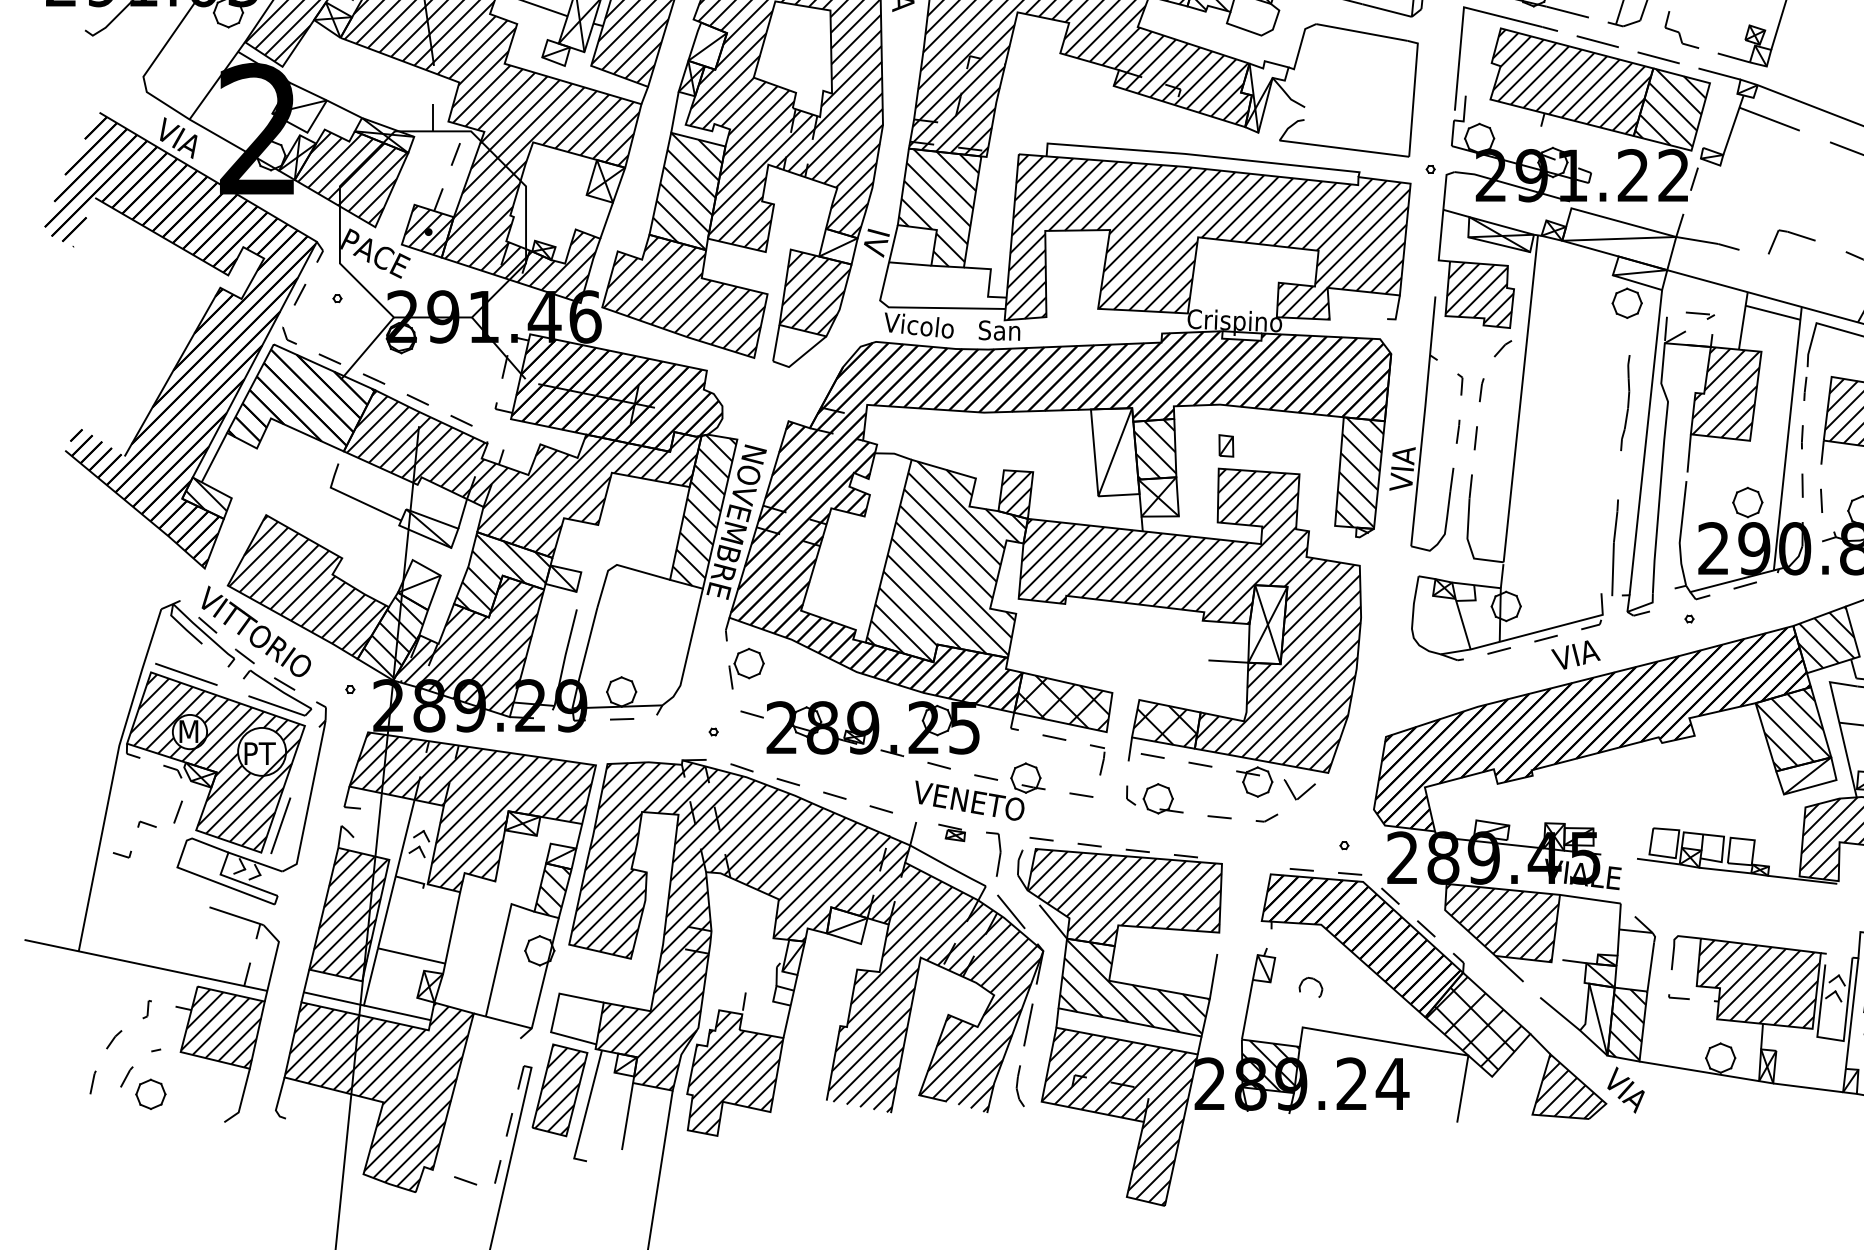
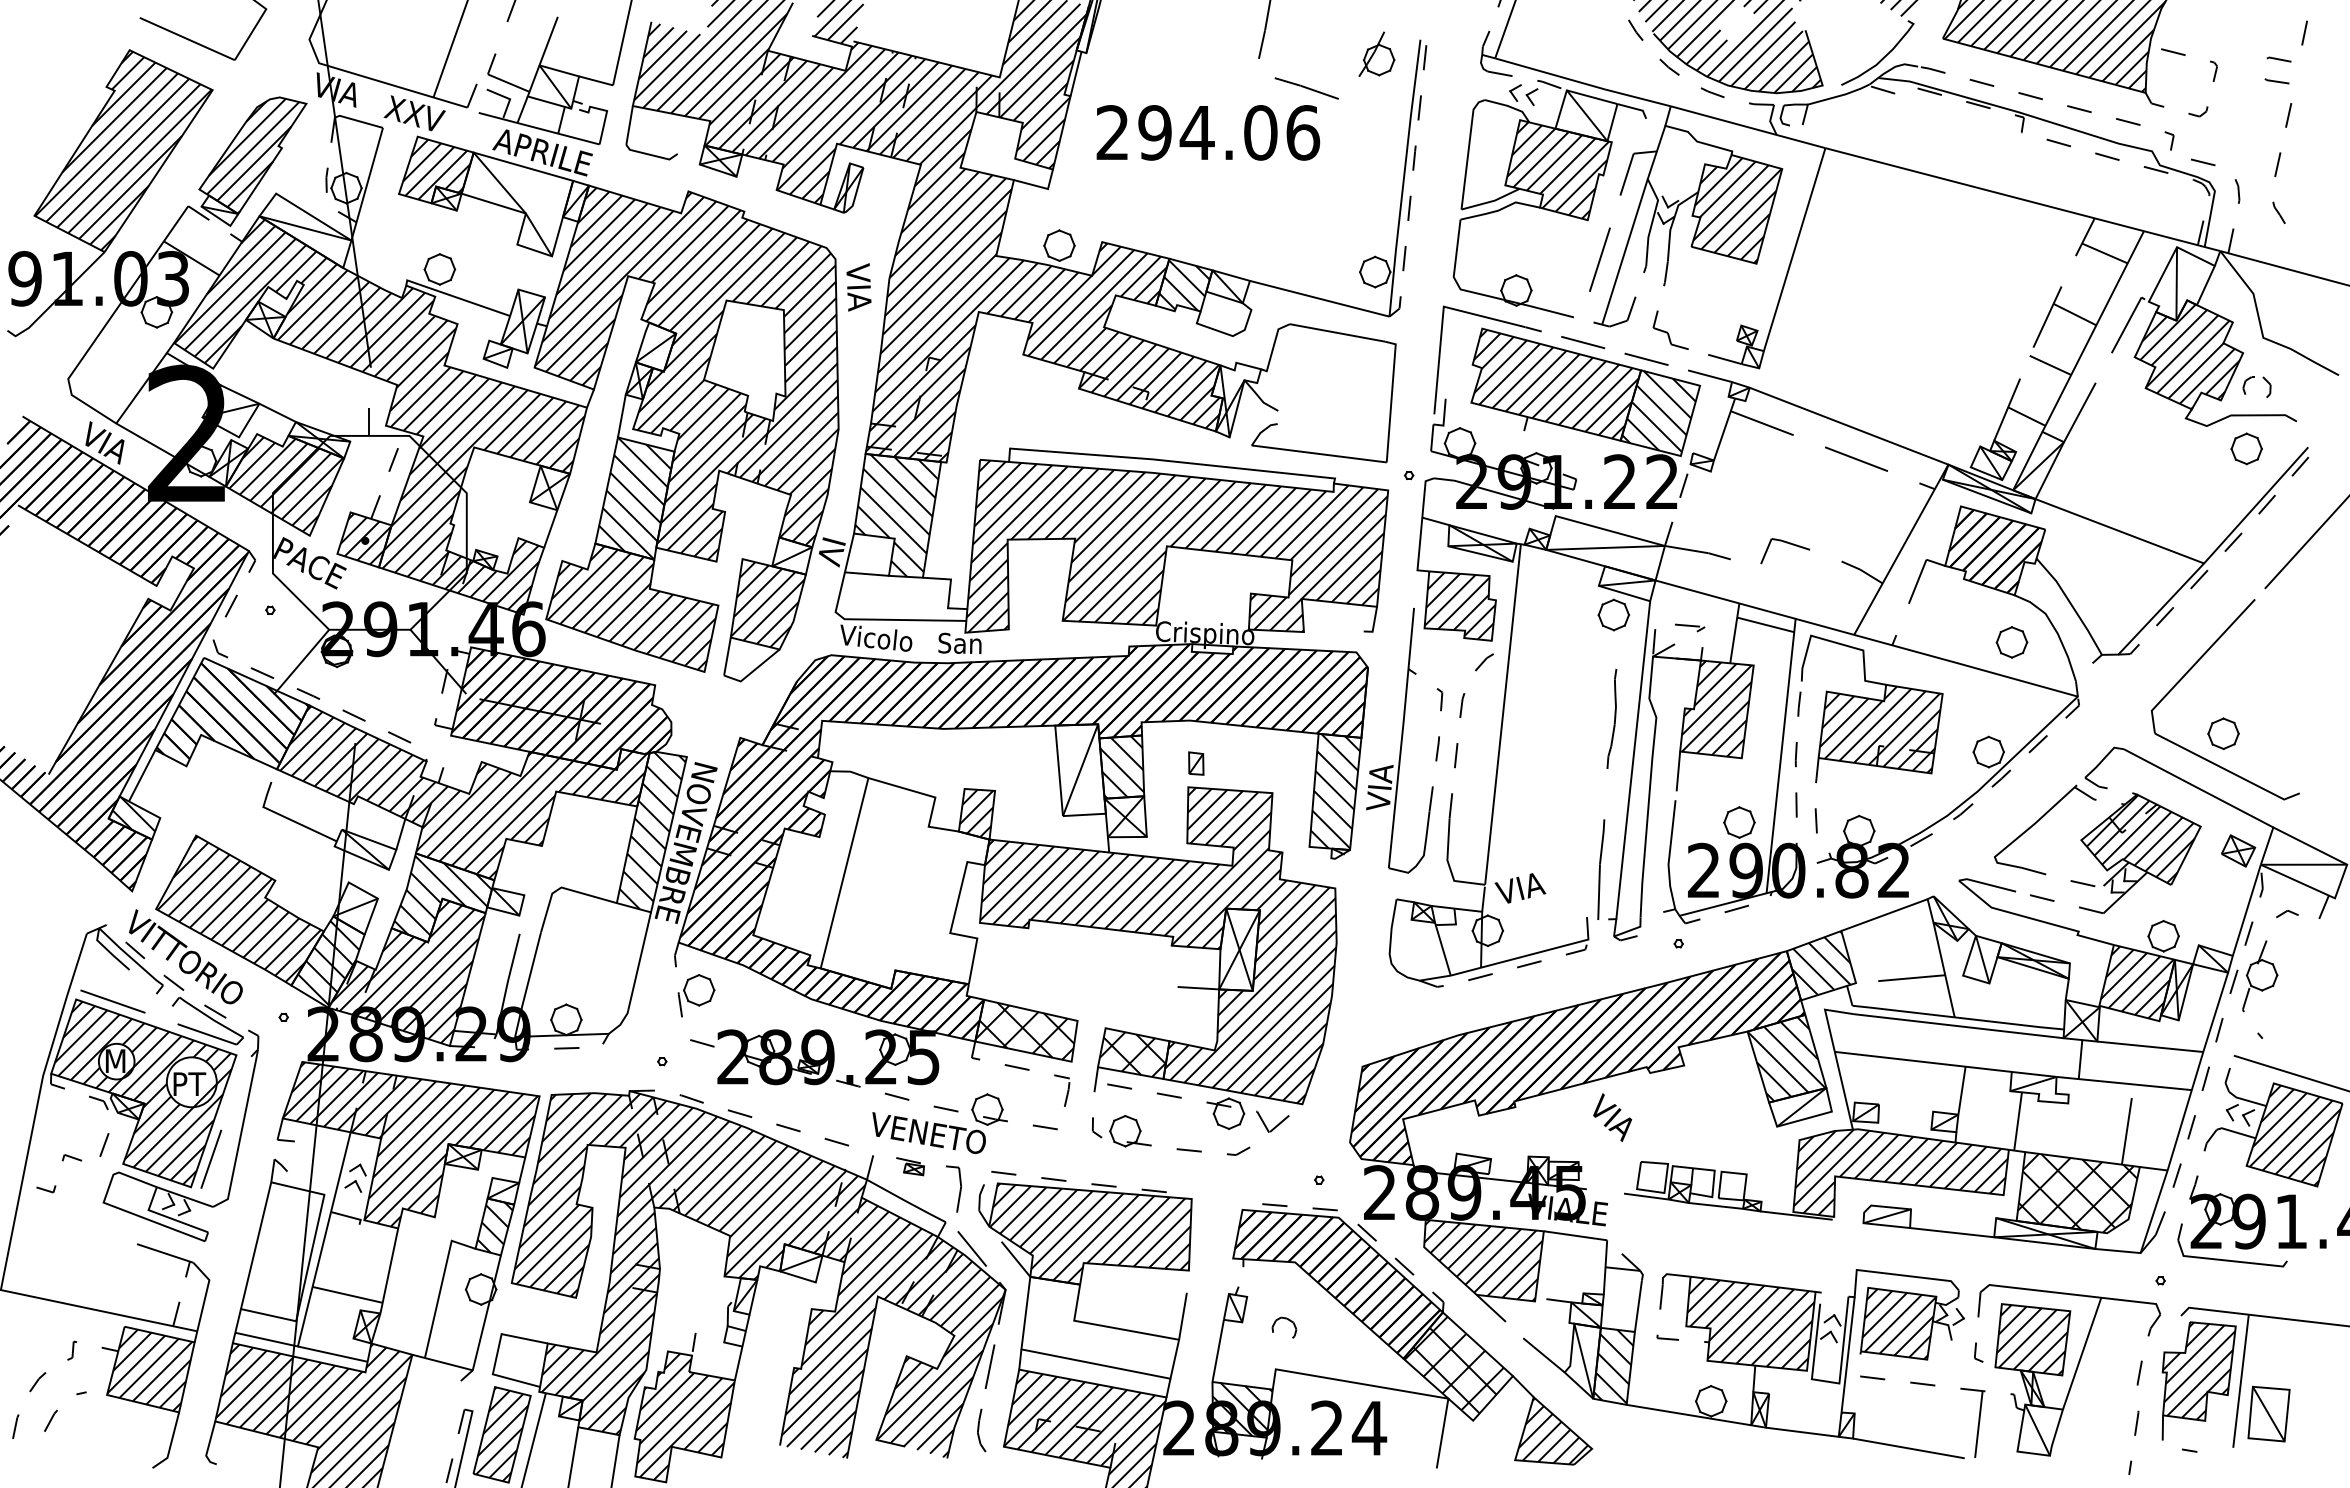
hatch: (946, 561) -> (904, 883), removed
text: (1576, 655) -> (1520, 888), moved
hatch: (349, 914) -> (282, 1251), removed
hatch: (1134, 987) -> (1100, 1327), removed
text: (1625, 1090) -> (1612, 1117), moved
part: (150, 1093) -> (75, 1438), removed

